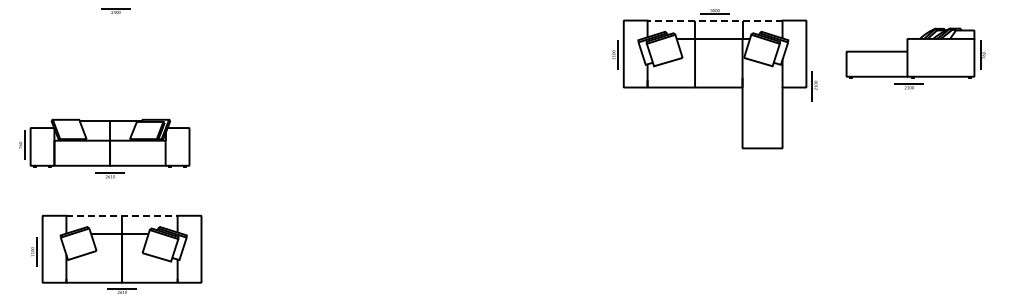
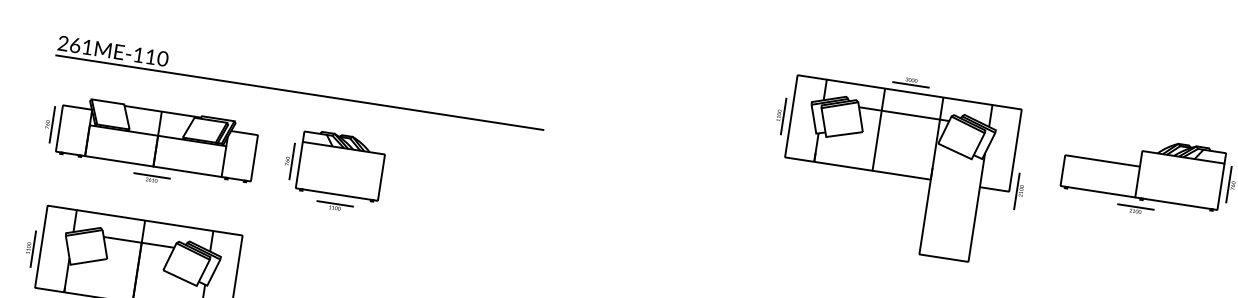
line: (714, 20) -> (908, 92), dashed -> solid
part: (229, 94) -> (299, 91), added
part: (104, 148) -> (149, 144), moved
part: (265, 153) -> (332, 171), added
line: (122, 215) -> (145, 220), dashed -> solid

